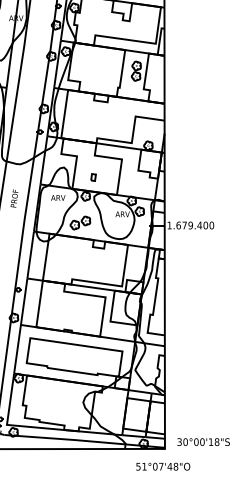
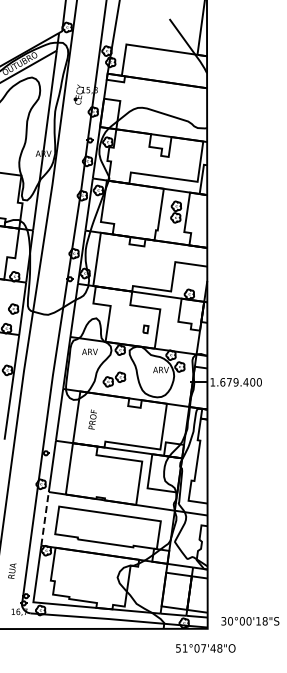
part: (93, 177) -> (145, 329), moved
text: (14, 198) -> (92, 419), moved
line: (17, 348) -> (45, 518), solid -> dashed

